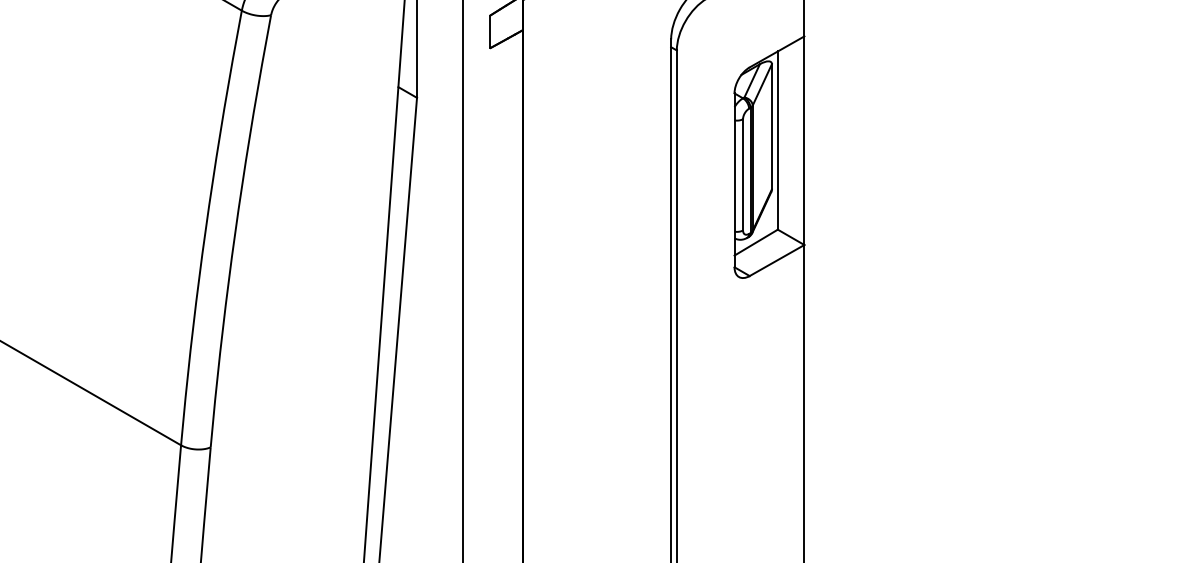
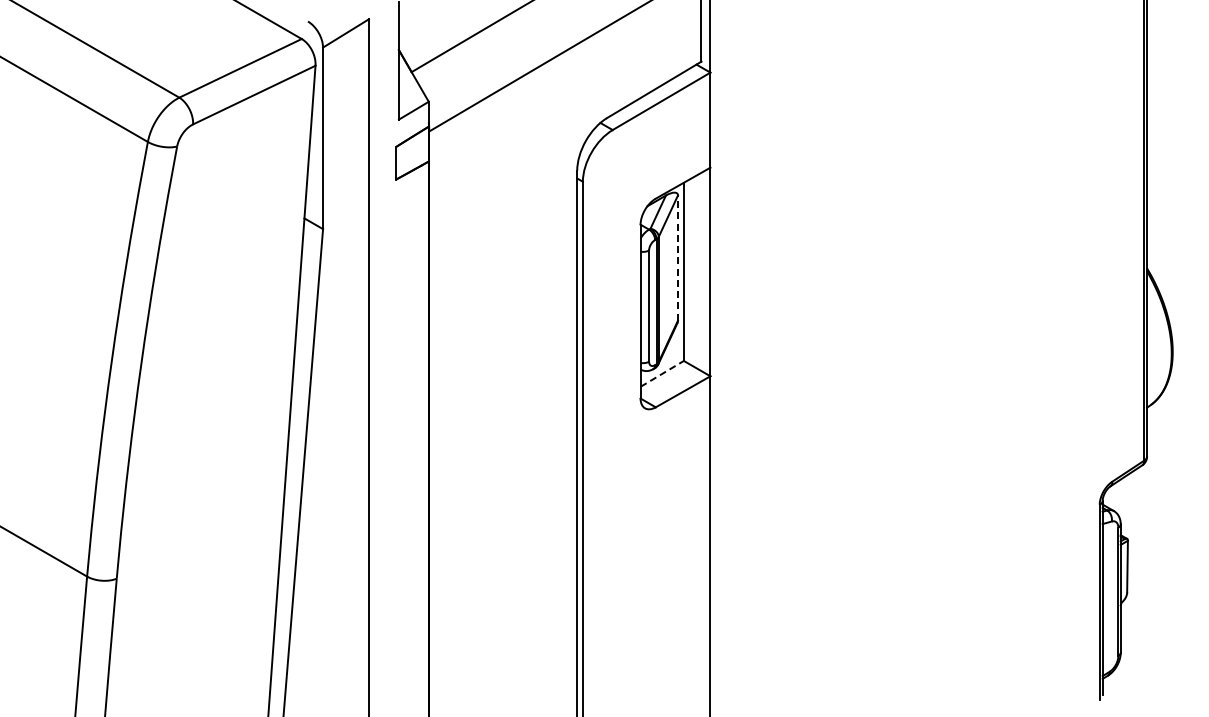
line: (771, 127) -> (677, 258), solid -> dashed
line: (756, 242) -> (662, 373), solid -> dashed

